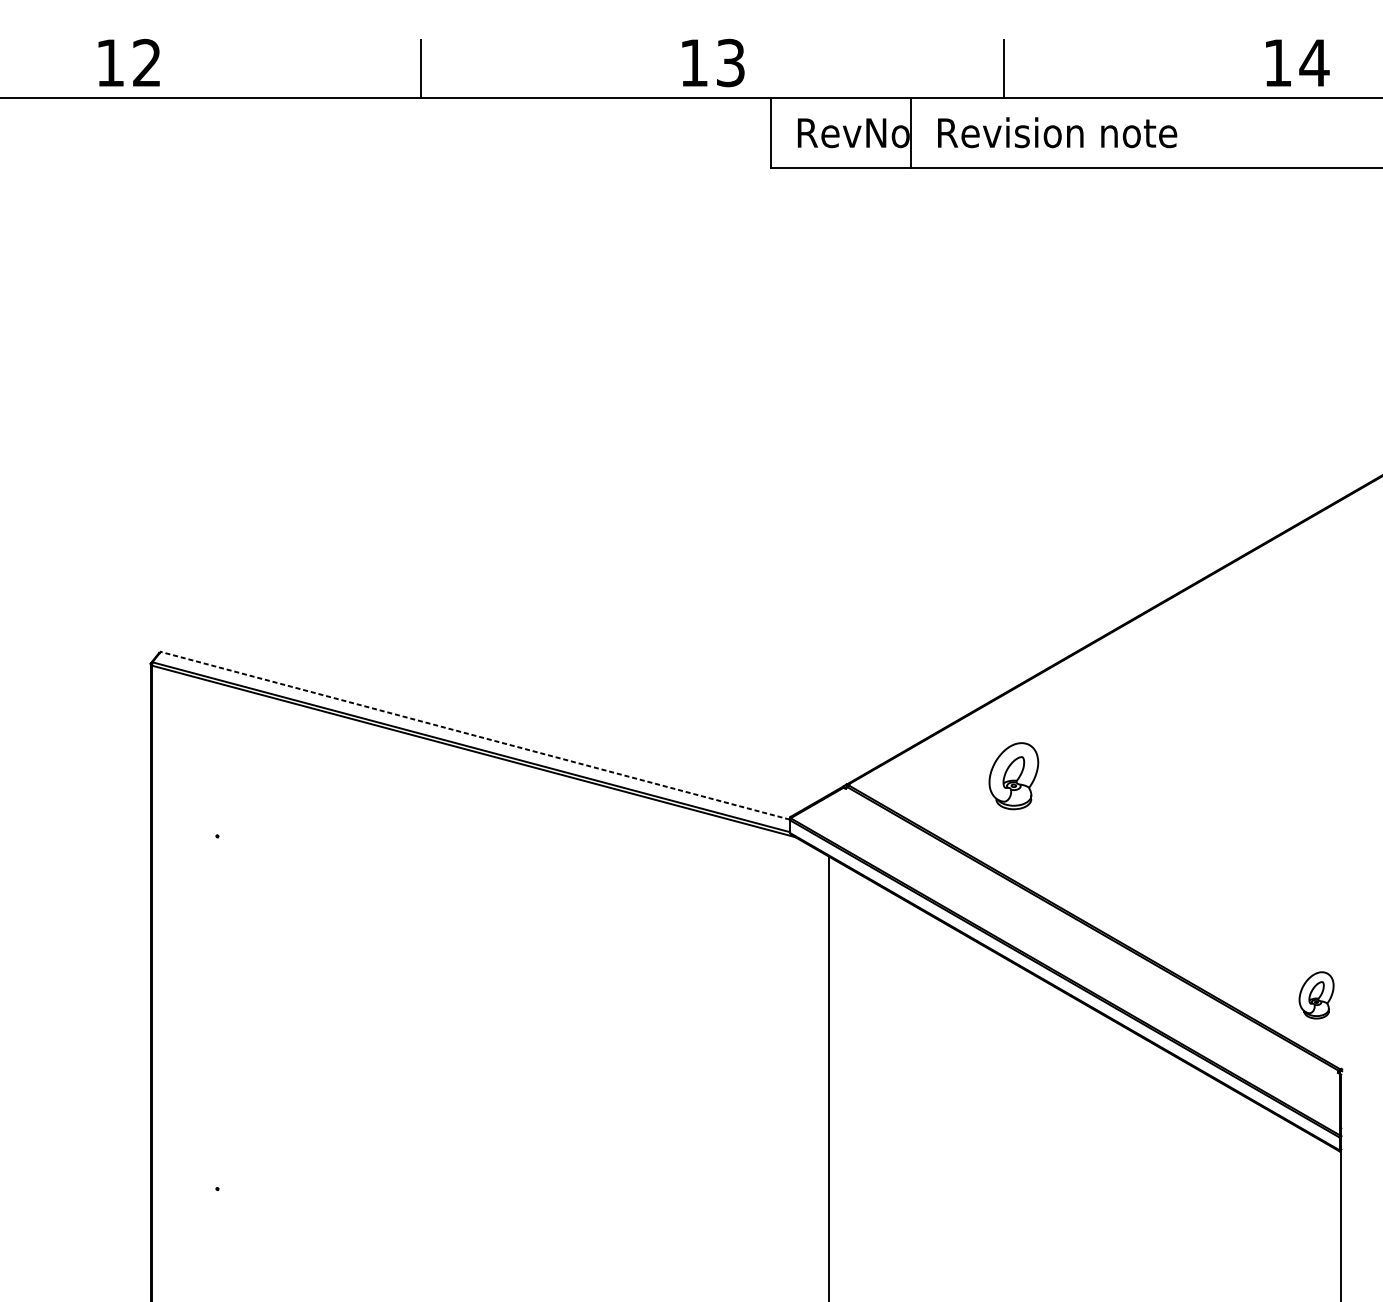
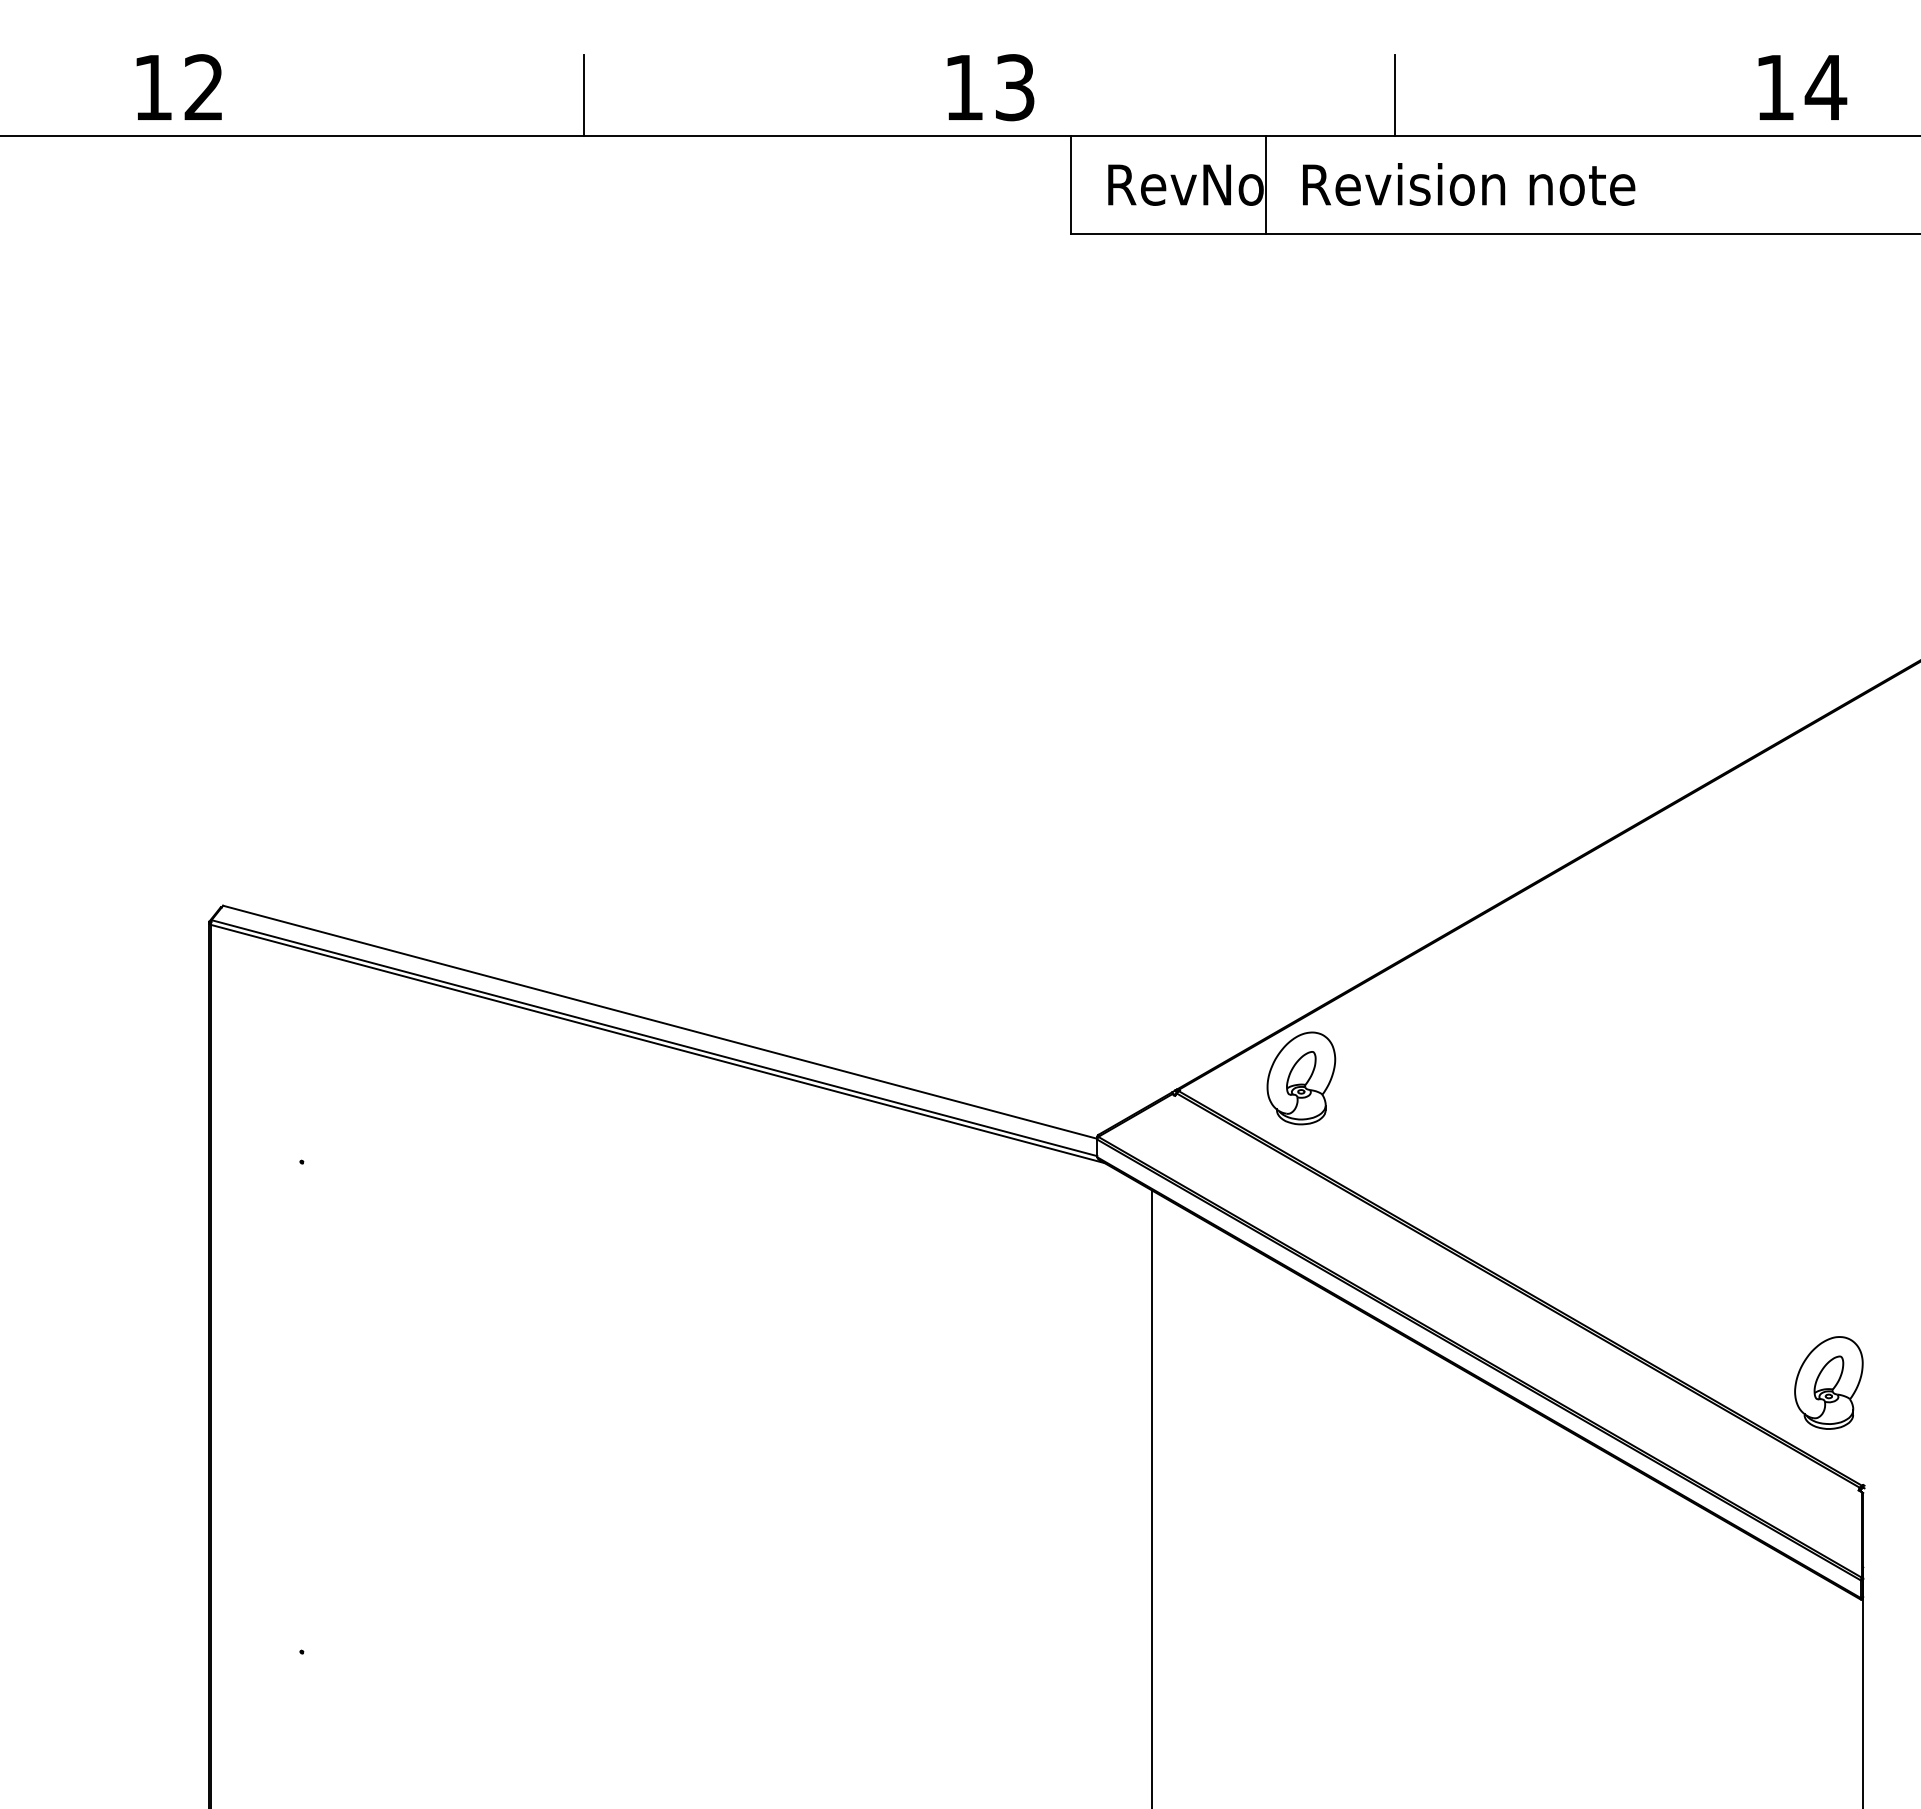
line: (474, 735) -> (659, 1022), dashed -> solid
part: (1013, 776) -> (1301, 1078), moved
part: (1316, 995) -> (1828, 1382), size x1.43

